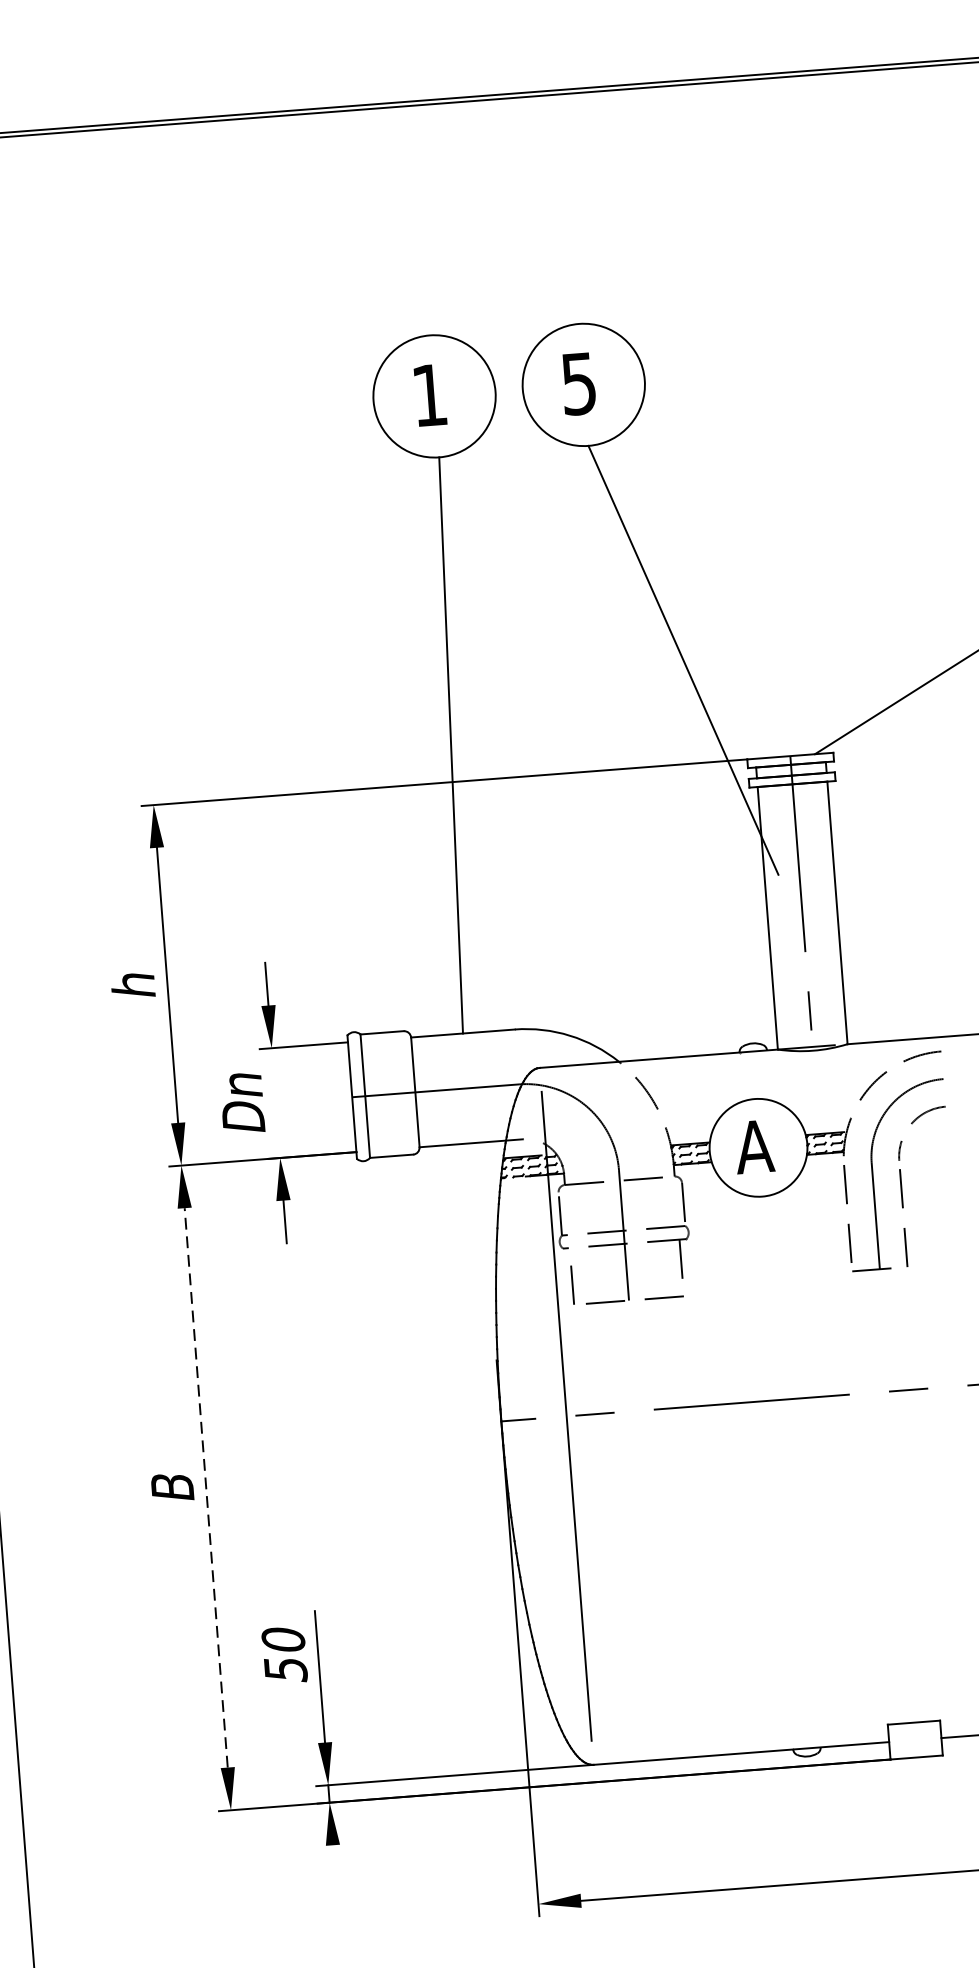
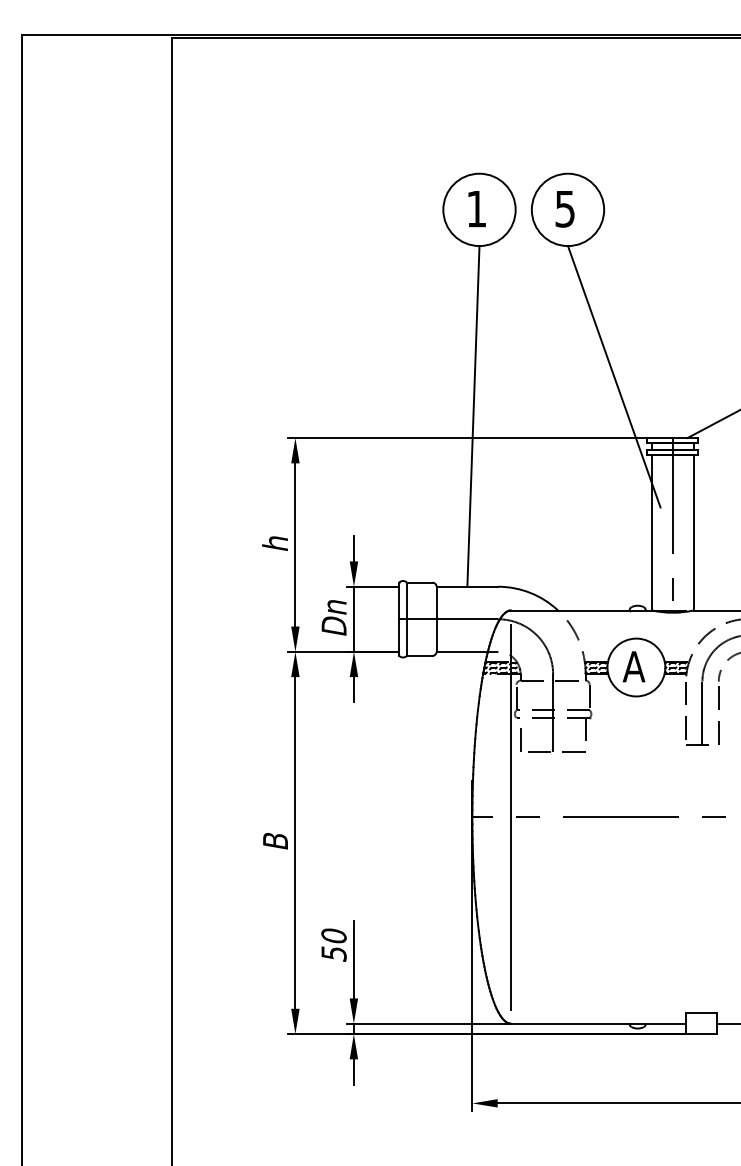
line: (275, 1101) -> (353, 618), added
line: (206, 1487) -> (295, 842), dashed -> solid
line: (333, 1865) -> (353, 1071), added

